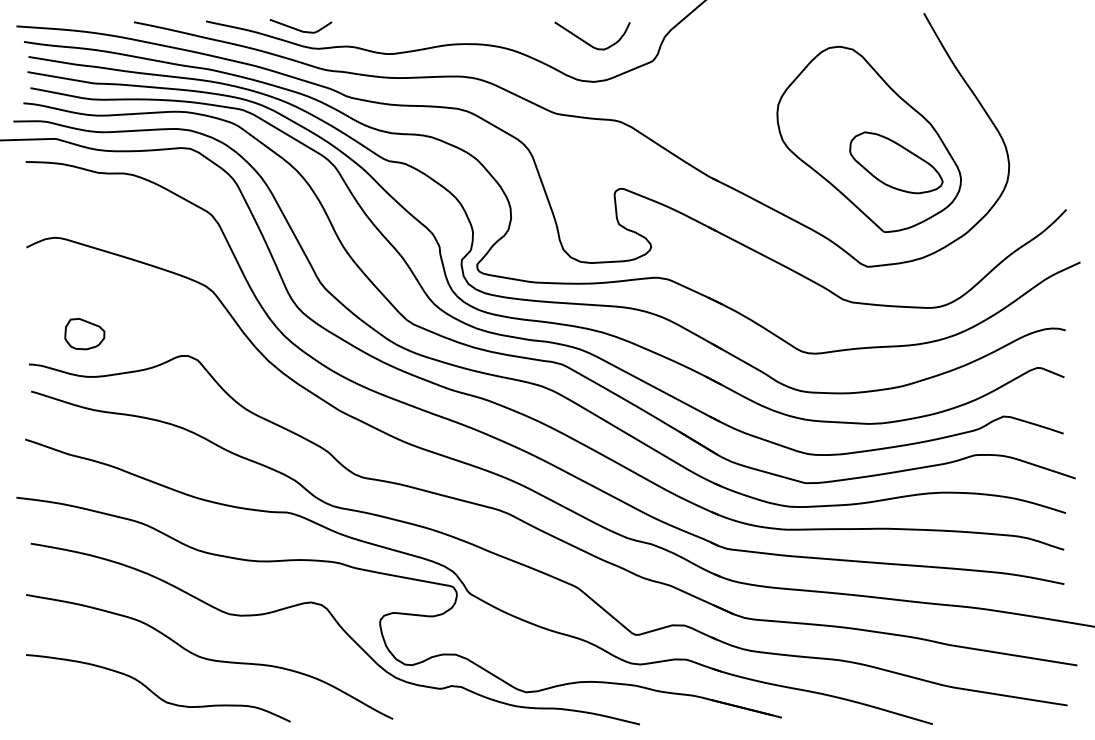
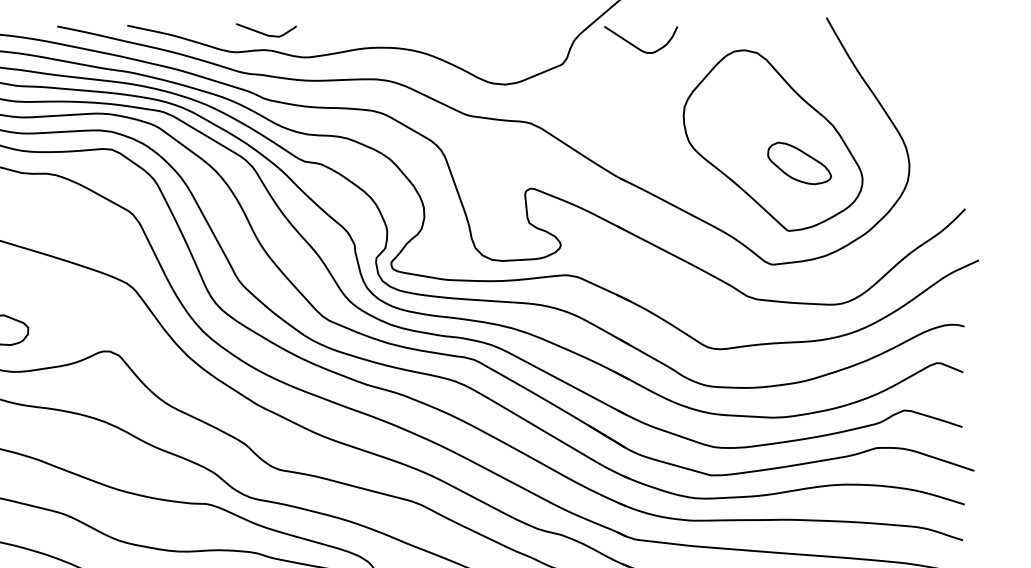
curve: (300, 29) -> (266, 33), moved
curve: (586, 41) -> (635, 45), moved
part: (896, 162) -> (799, 163), size x0.7

